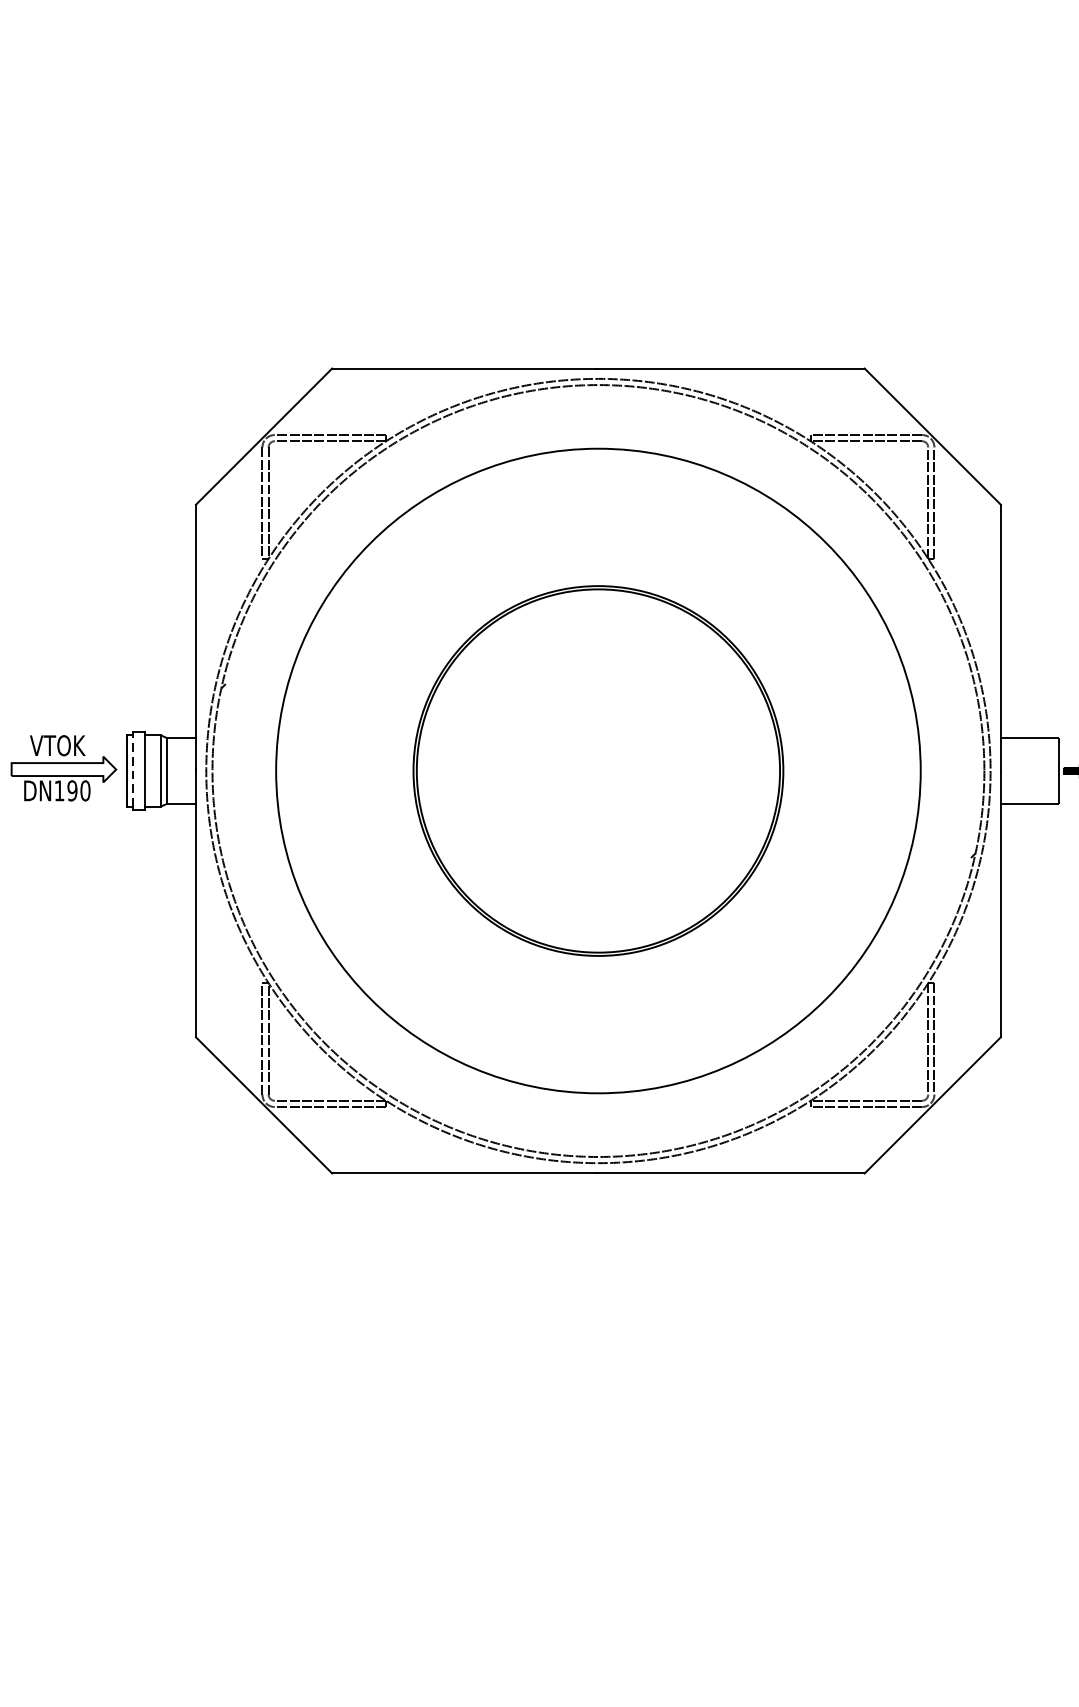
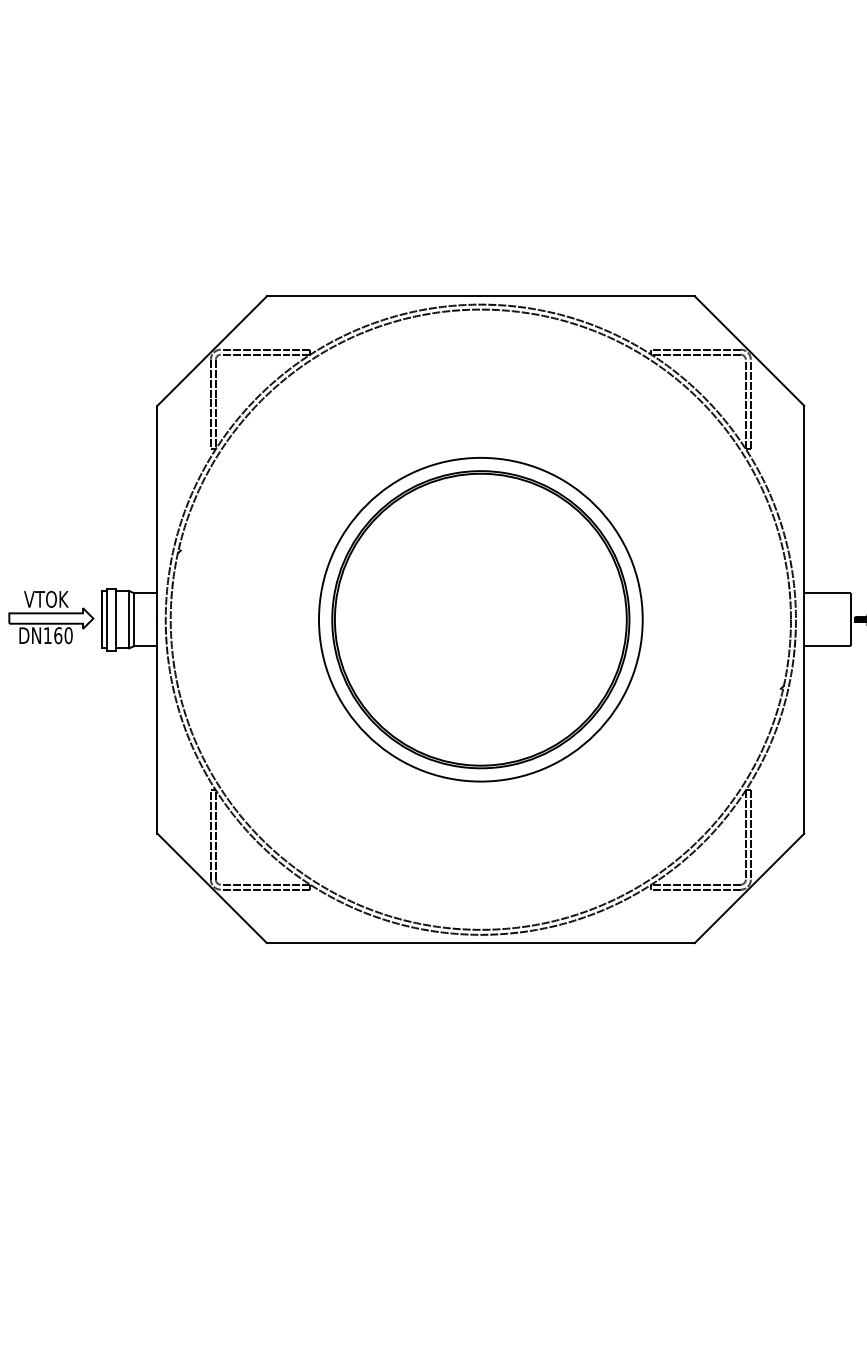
line: (133, 770) -> (107, 619), dashed -> solid
circle: (597, 770) -> (480, 619), size x0.62
text: (72, 790) -> (58, 635), DN190 -> DN160

